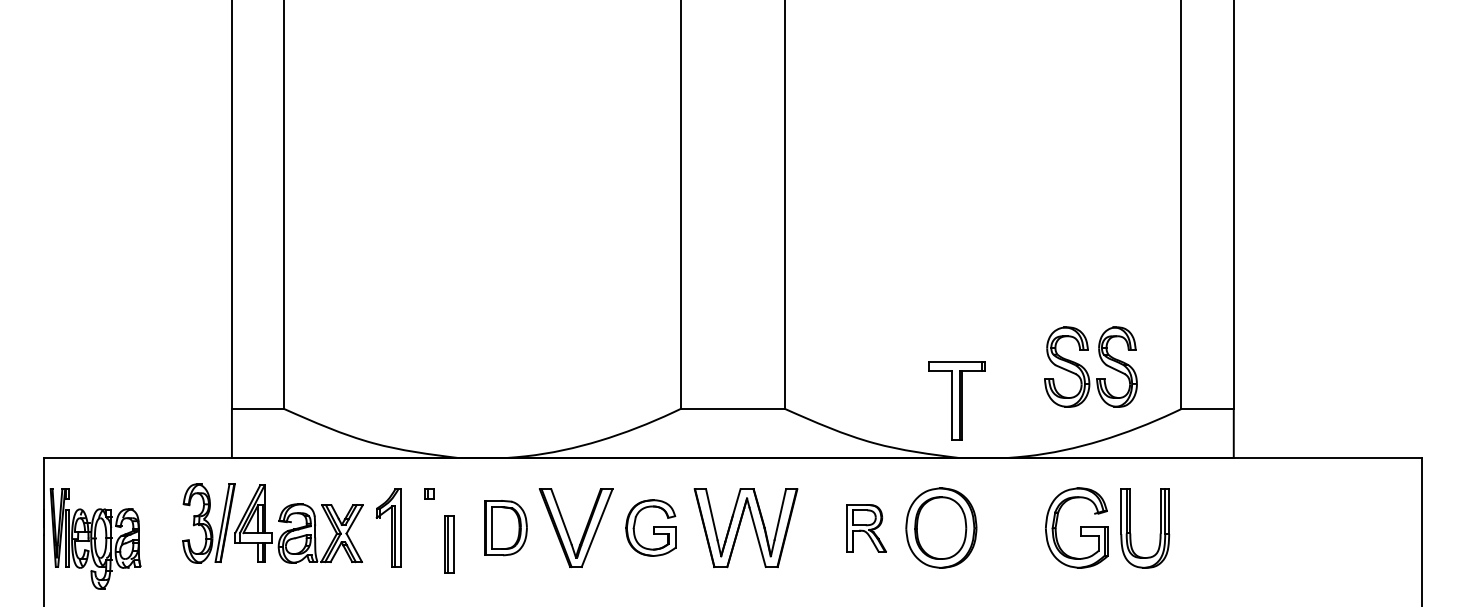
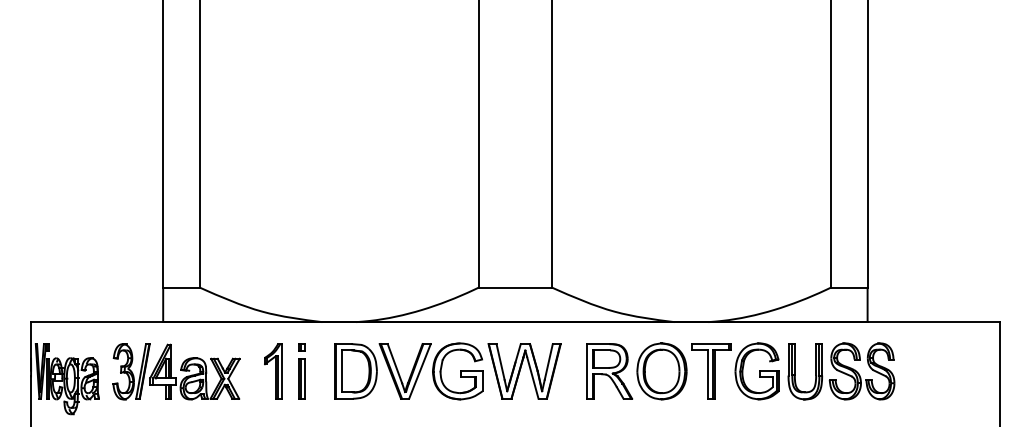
part: (1090, 366) -> (861, 370), moved
part: (956, 400) -> (711, 370), moved
part: (278, 521) -> (180, 370), moved
part: (505, 527) -> (355, 370), size x1.43
part: (650, 527) -> (457, 370), size x1.43
part: (866, 528) -> (609, 371), size x1.67
part: (449, 544) -> (302, 378), moved

